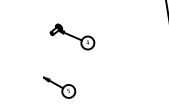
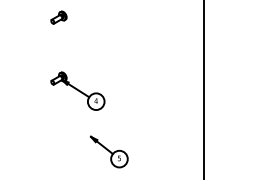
part: (60, 86) -> (109, 151), moved

